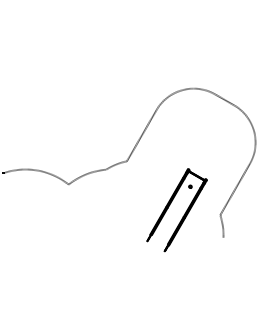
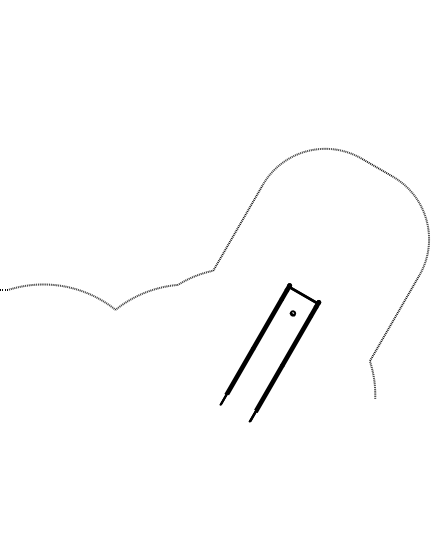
part: (170, 205) -> (259, 344), moved

